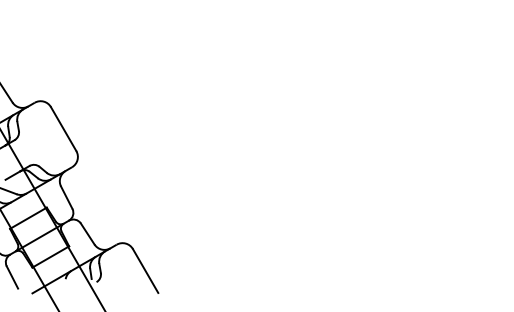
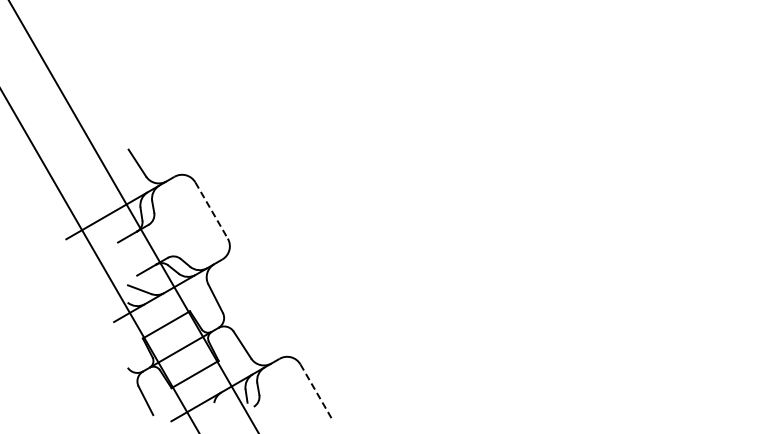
line: (63, 129) -> (211, 210), solid -> dashed
line: (145, 271) -> (316, 393), solid -> dashed

